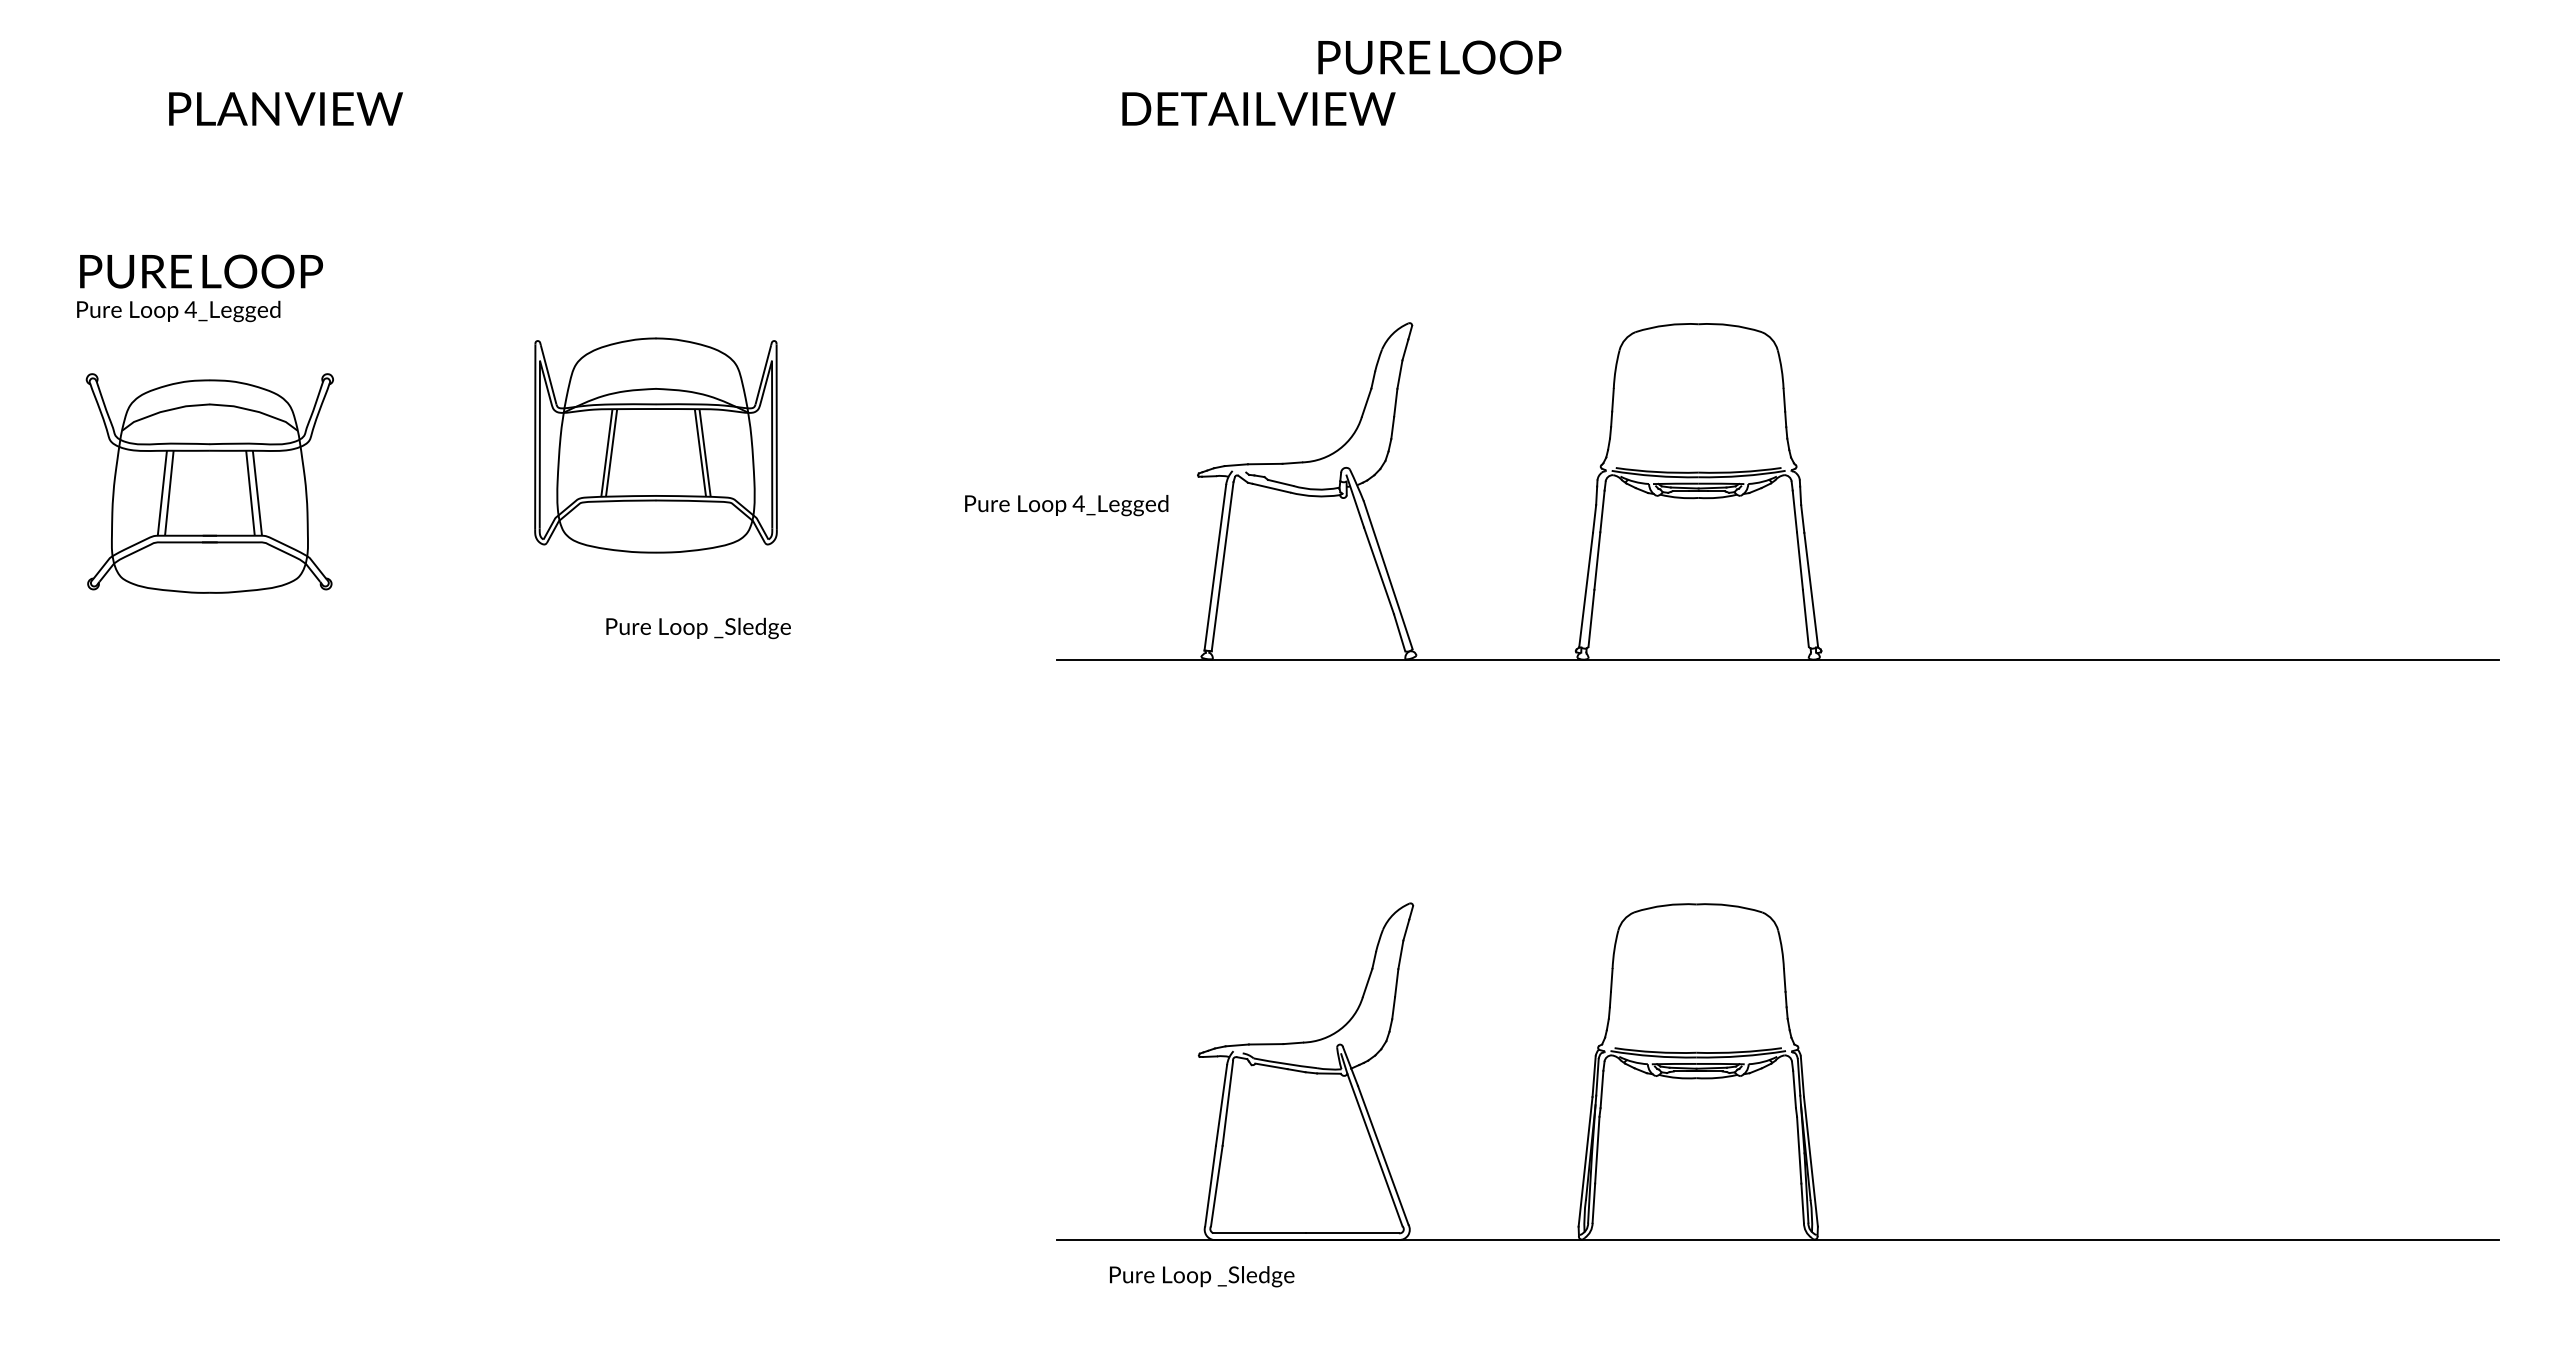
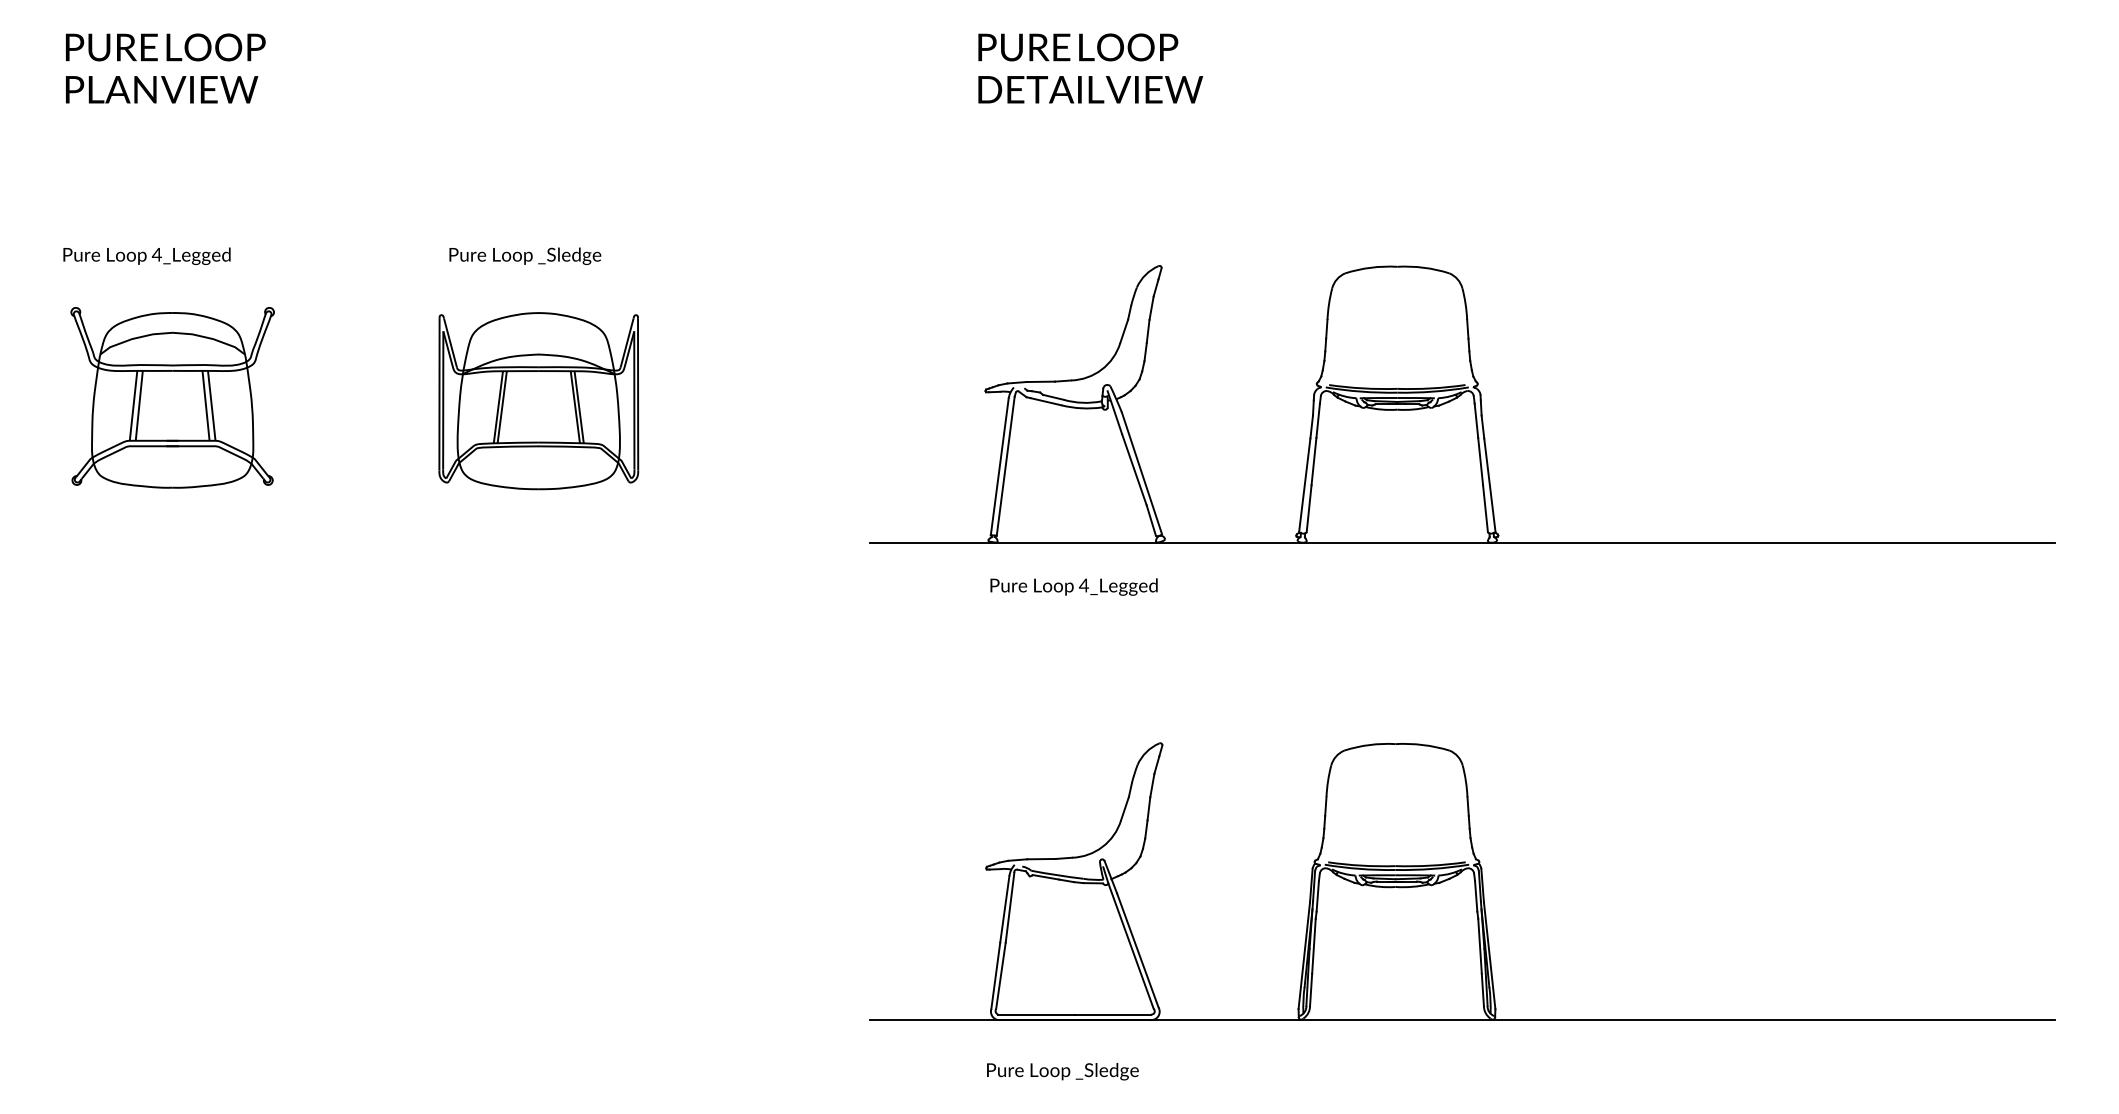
text: (1439, 57) -> (1078, 47), moved
text: (285, 108) -> (161, 89), moved
text: (1258, 108) -> (1090, 89), moved
text: (201, 271) -> (165, 47), moved
part: (655, 445) -> (538, 401), moved
text: (1066, 505) -> (1073, 587), moved
text: (698, 628) -> (525, 256), moved
text: (1202, 1276) -> (1063, 1071), moved

